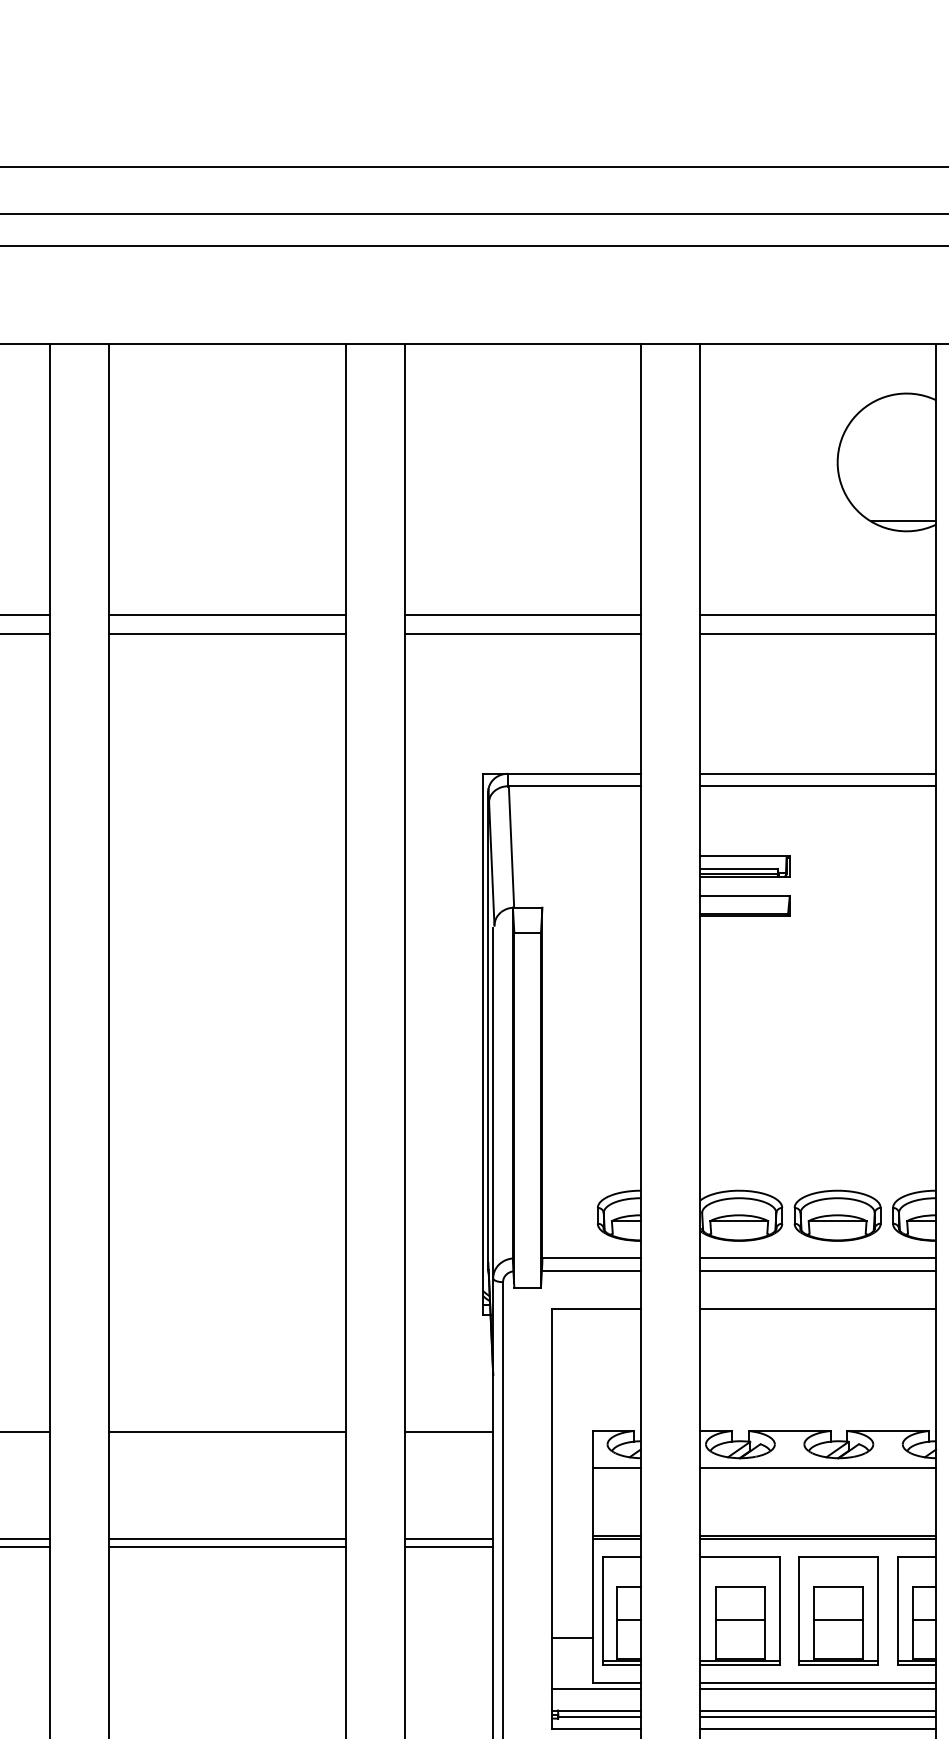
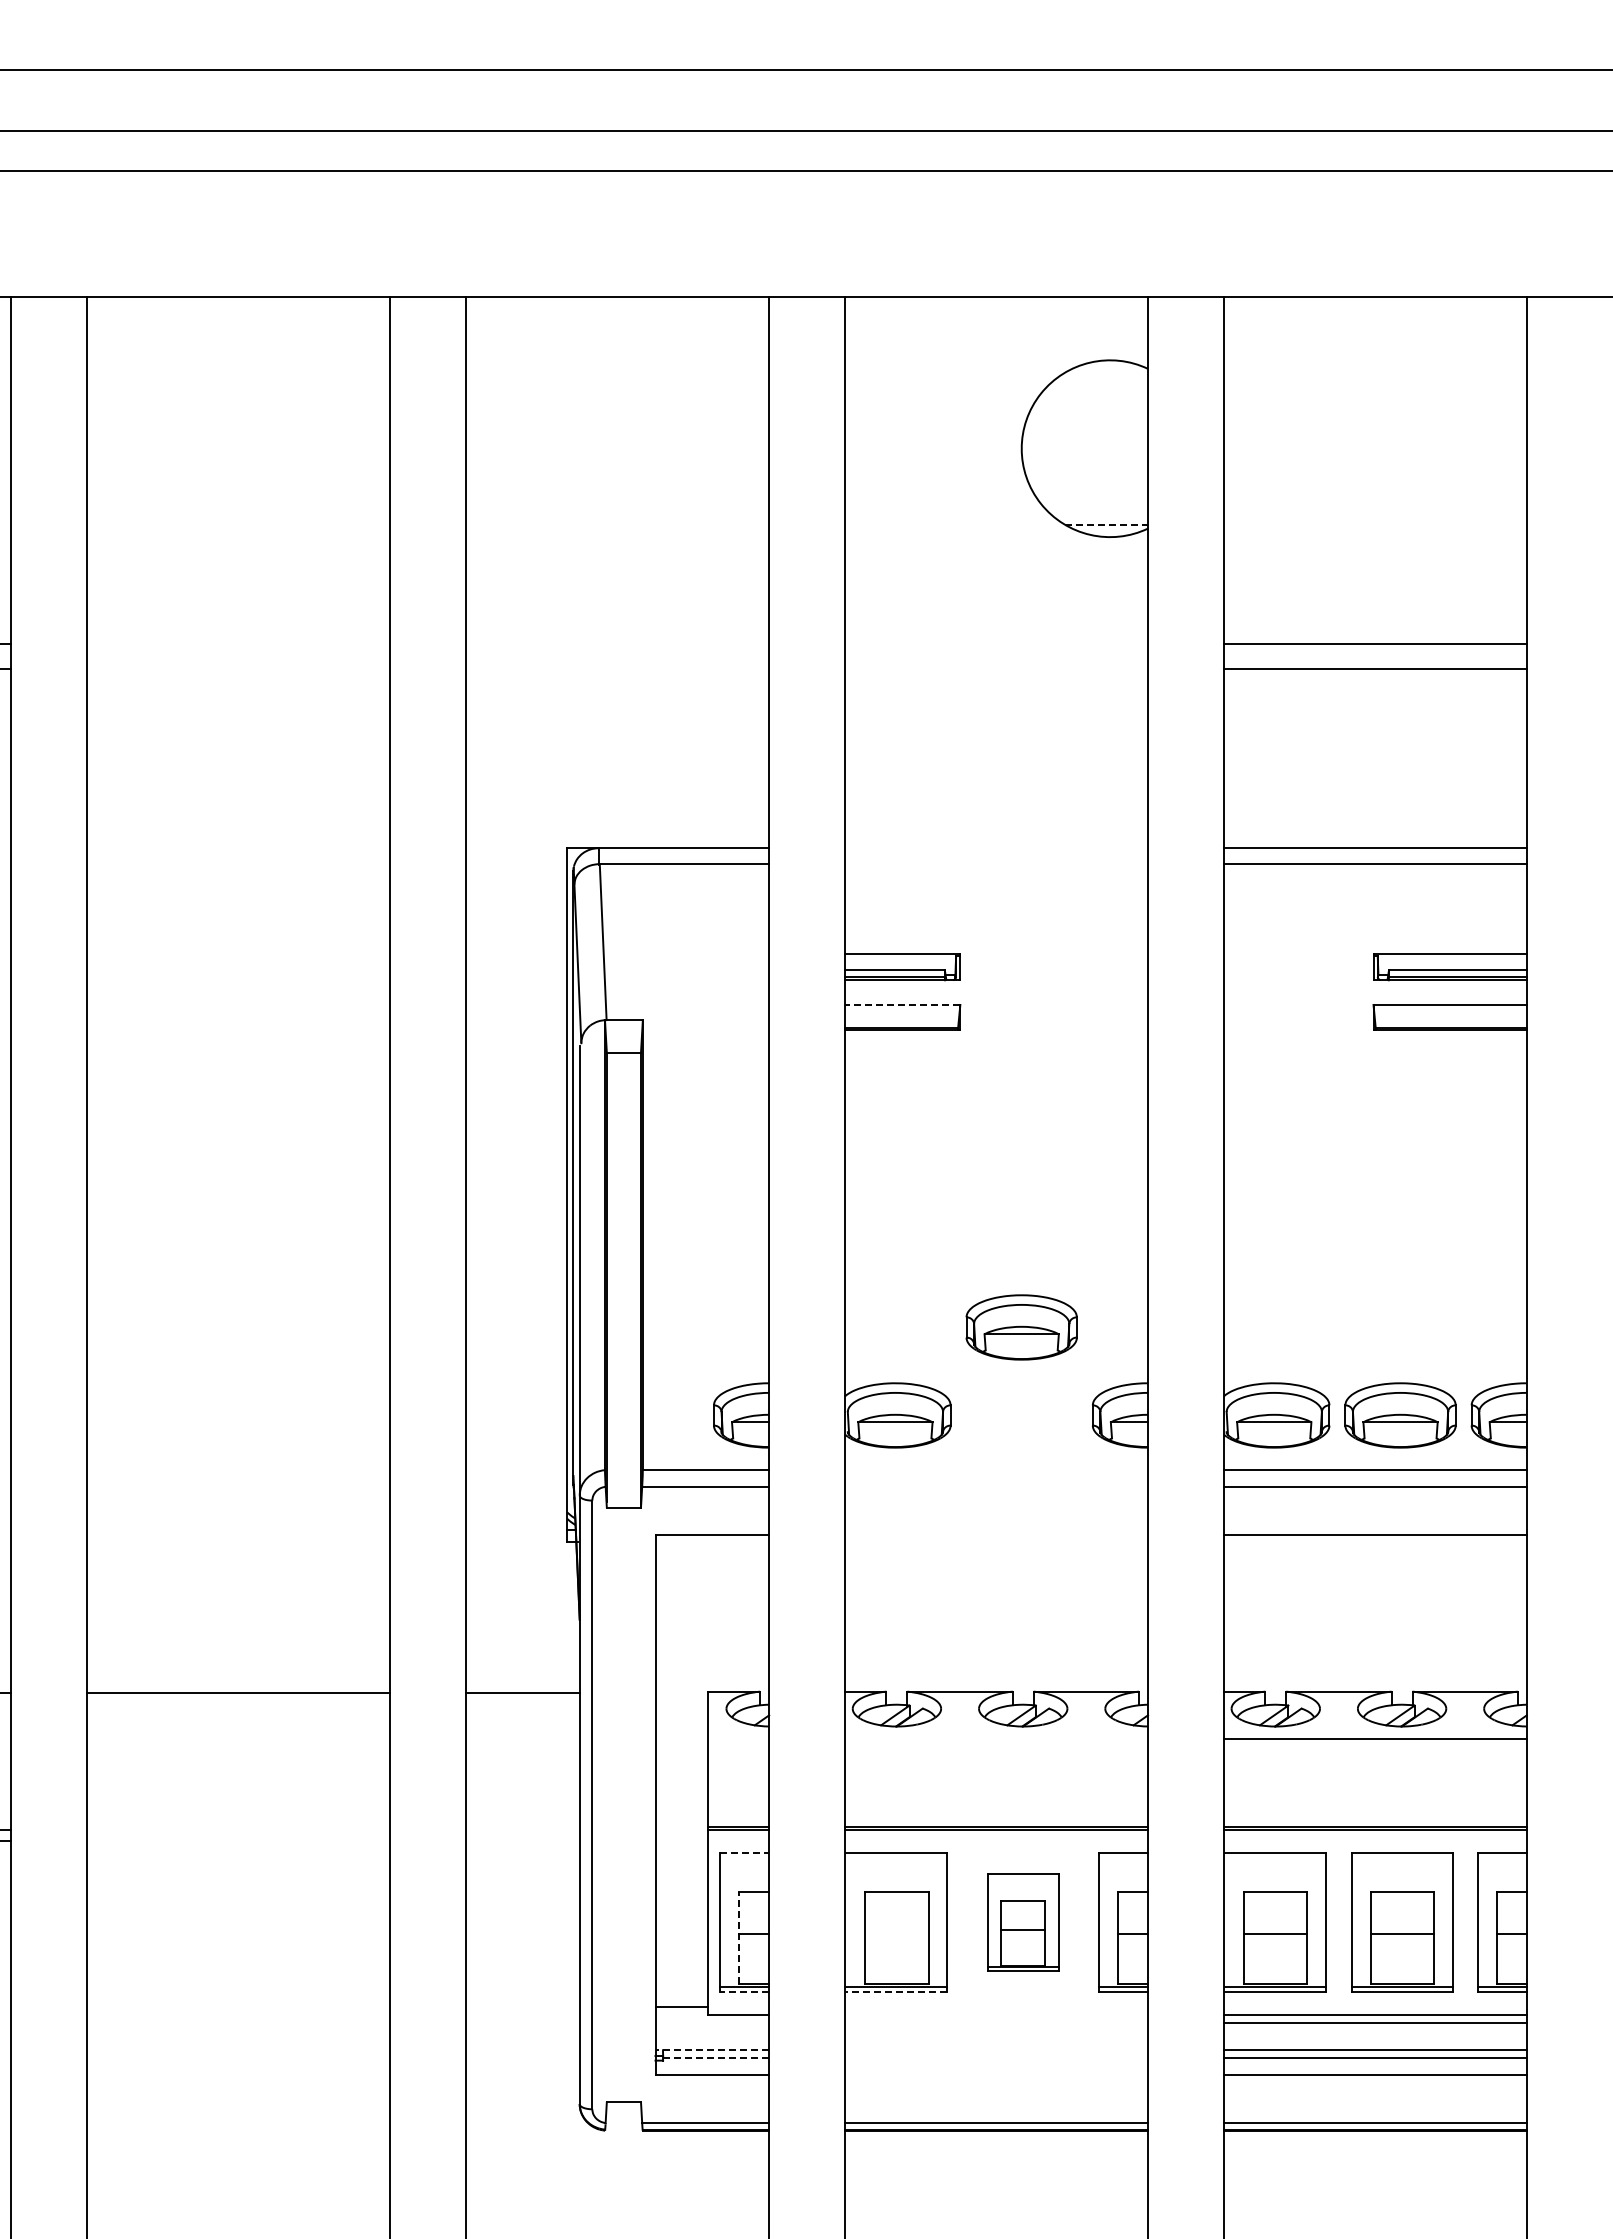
line: (903, 521) -> (1106, 524), solid -> dashed
line: (227, 615) -> (238, 644), removed
line: (522, 615) -> (617, 644), removed
line: (818, 615) -> (996, 644), removed
line: (227, 633) -> (238, 668), removed
line: (522, 633) -> (617, 668), removed
line: (818, 633) -> (996, 668), removed
line: (818, 773) -> (996, 848), removed
line: (818, 786) -> (996, 864), removed
line: (744, 895) -> (902, 1004), solid -> dashed
part: (837, 1215) -> (1021, 1327), moved
line: (818, 1258) -> (996, 1470), removed
line: (818, 1271) -> (996, 1486), removed
line: (818, 1309) -> (996, 1535), removed
line: (616, 1467) -> (738, 1738), removed
line: (818, 1467) -> (996, 1738), removed
line: (227, 1539) -> (238, 1830), removed
line: (448, 1539) -> (522, 1830), removed
line: (227, 1547) -> (238, 1840), removed
line: (448, 1547) -> (522, 1840), removed
line: (622, 1556) -> (745, 1852), solid -> dashed
part: (839, 1610) -> (1023, 1922), size x0.7
line: (740, 1619) -> (896, 1933), removed
line: (617, 1622) -> (739, 1937), solid -> dashed
line: (572, 1638) -> (681, 2006), moved
line: (621, 1664) -> (744, 1991), solid -> dashed
line: (740, 1664) -> (896, 1991), solid -> dashed
line: (818, 1682) -> (996, 2014), removed
line: (596, 1688) -> (712, 2022), removed
line: (818, 1688) -> (996, 2022), removed
line: (596, 1710) -> (712, 2050), solid -> dashed
line: (818, 1710) -> (996, 2050), removed
line: (599, 1716) -> (715, 2058), solid -> dashed
line: (818, 1716) -> (996, 2058), removed
line: (818, 1729) -> (996, 2074), removed

